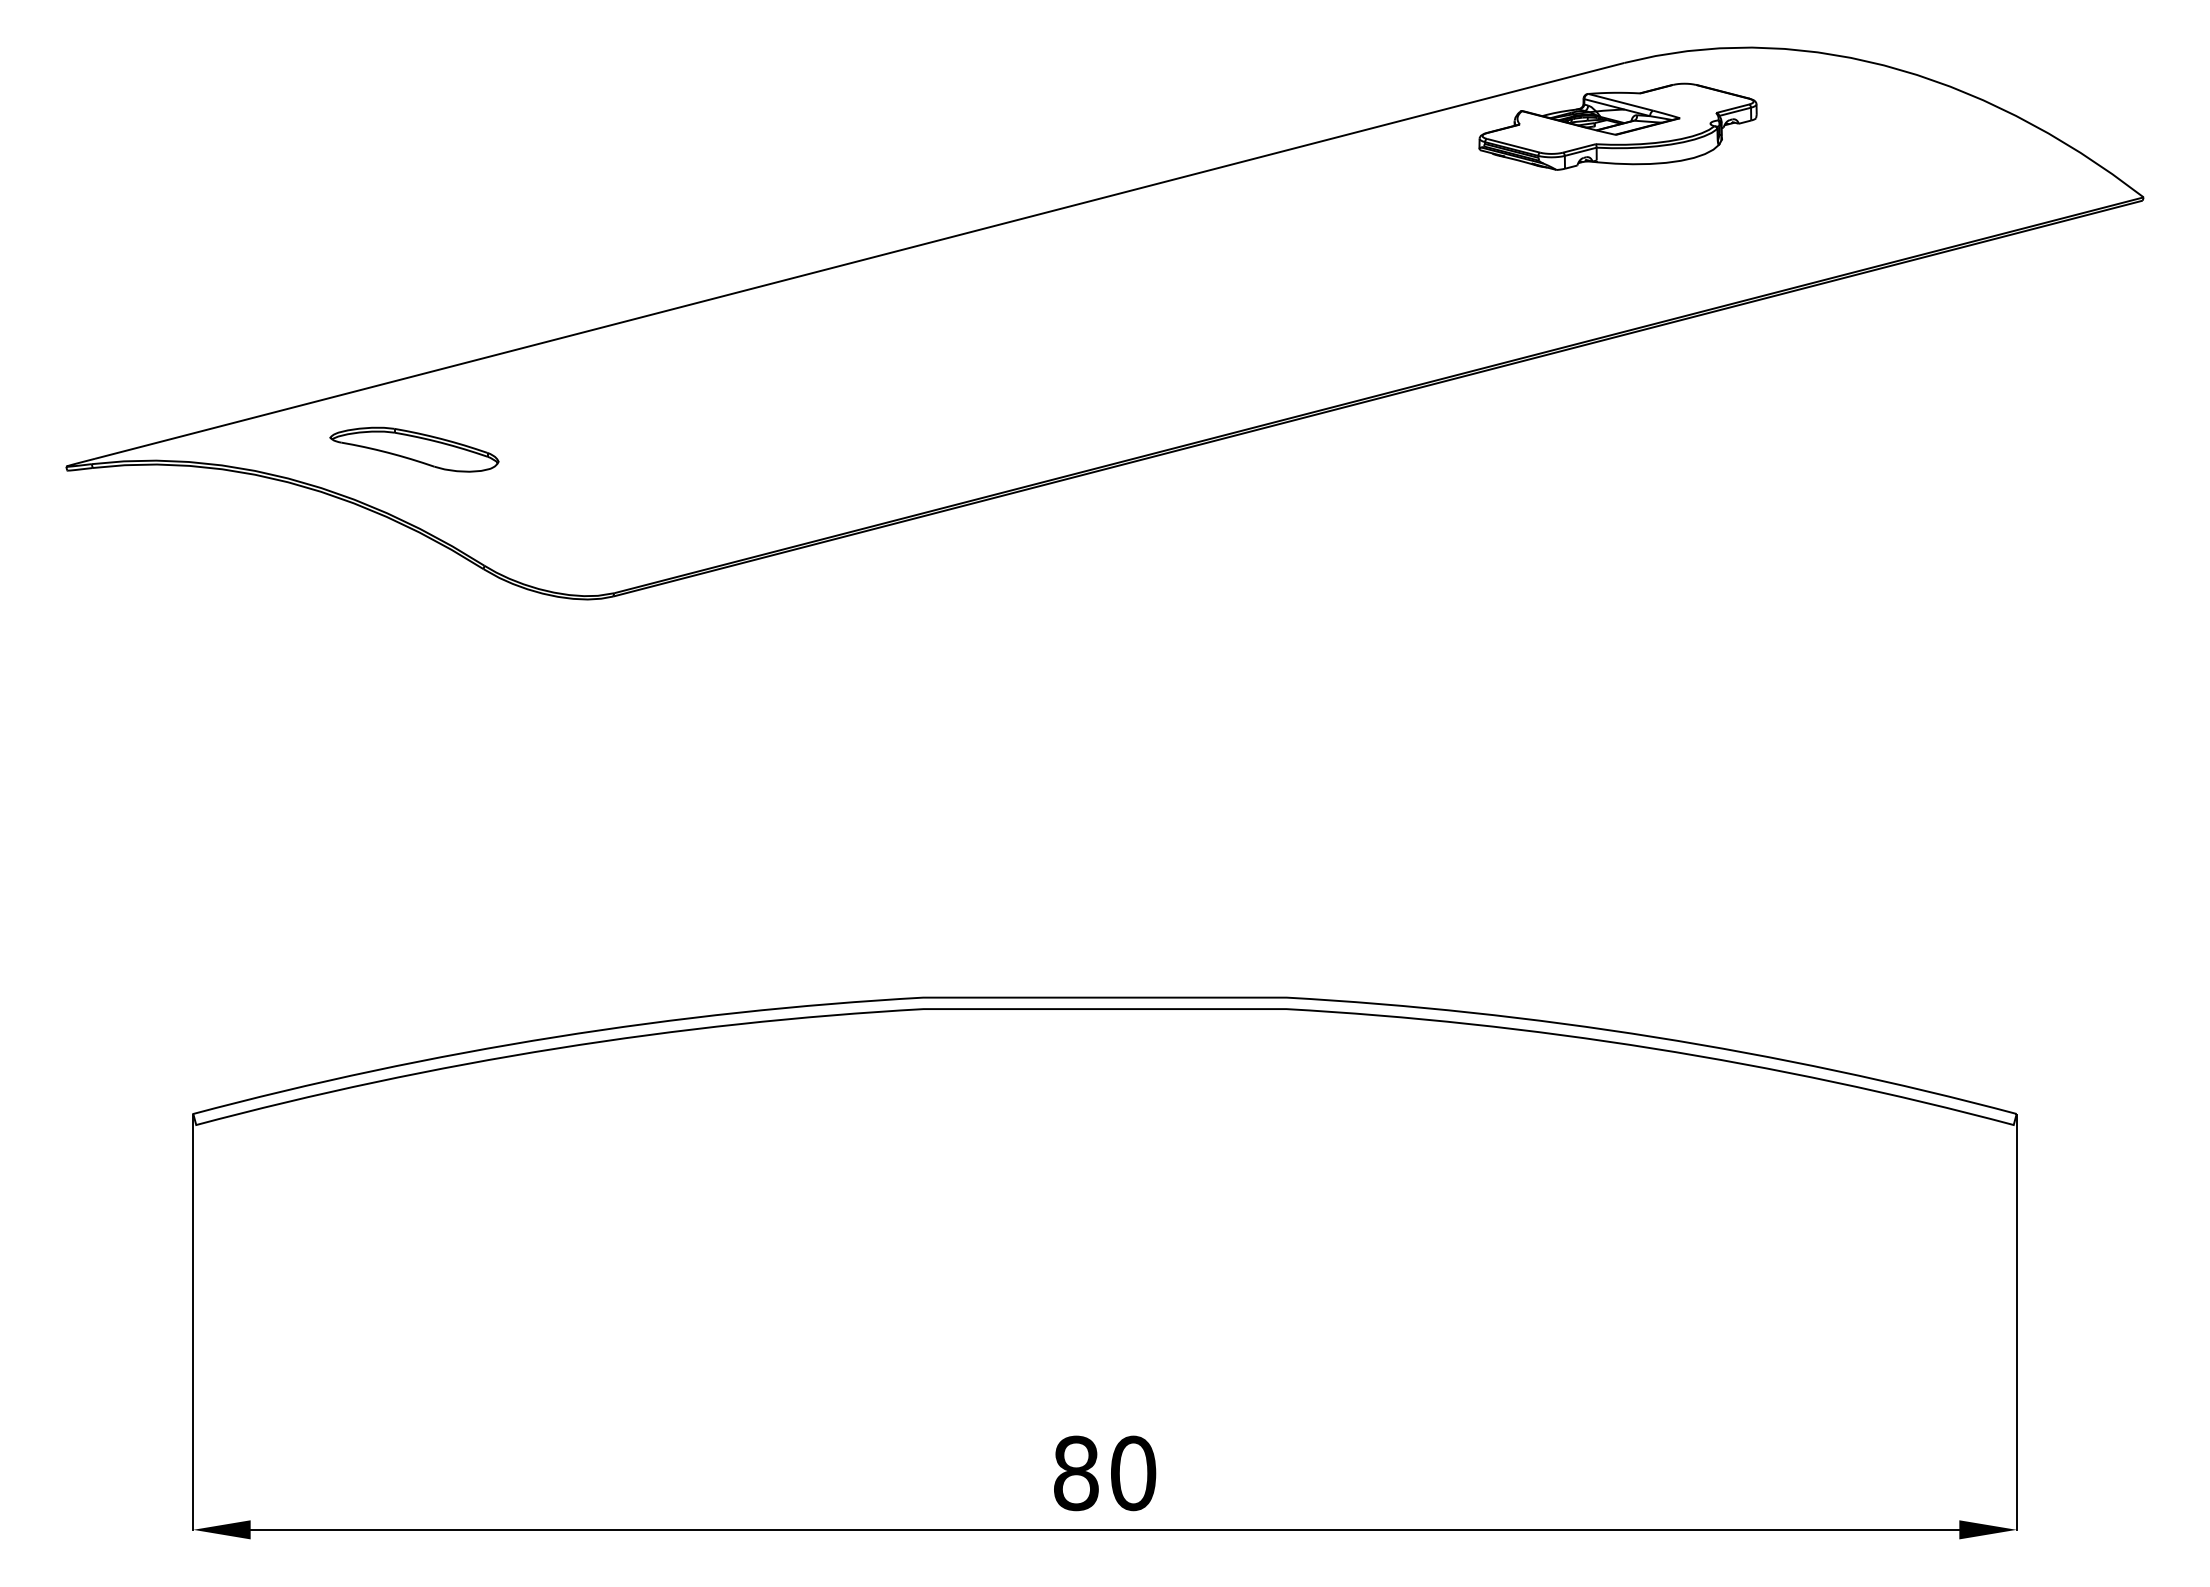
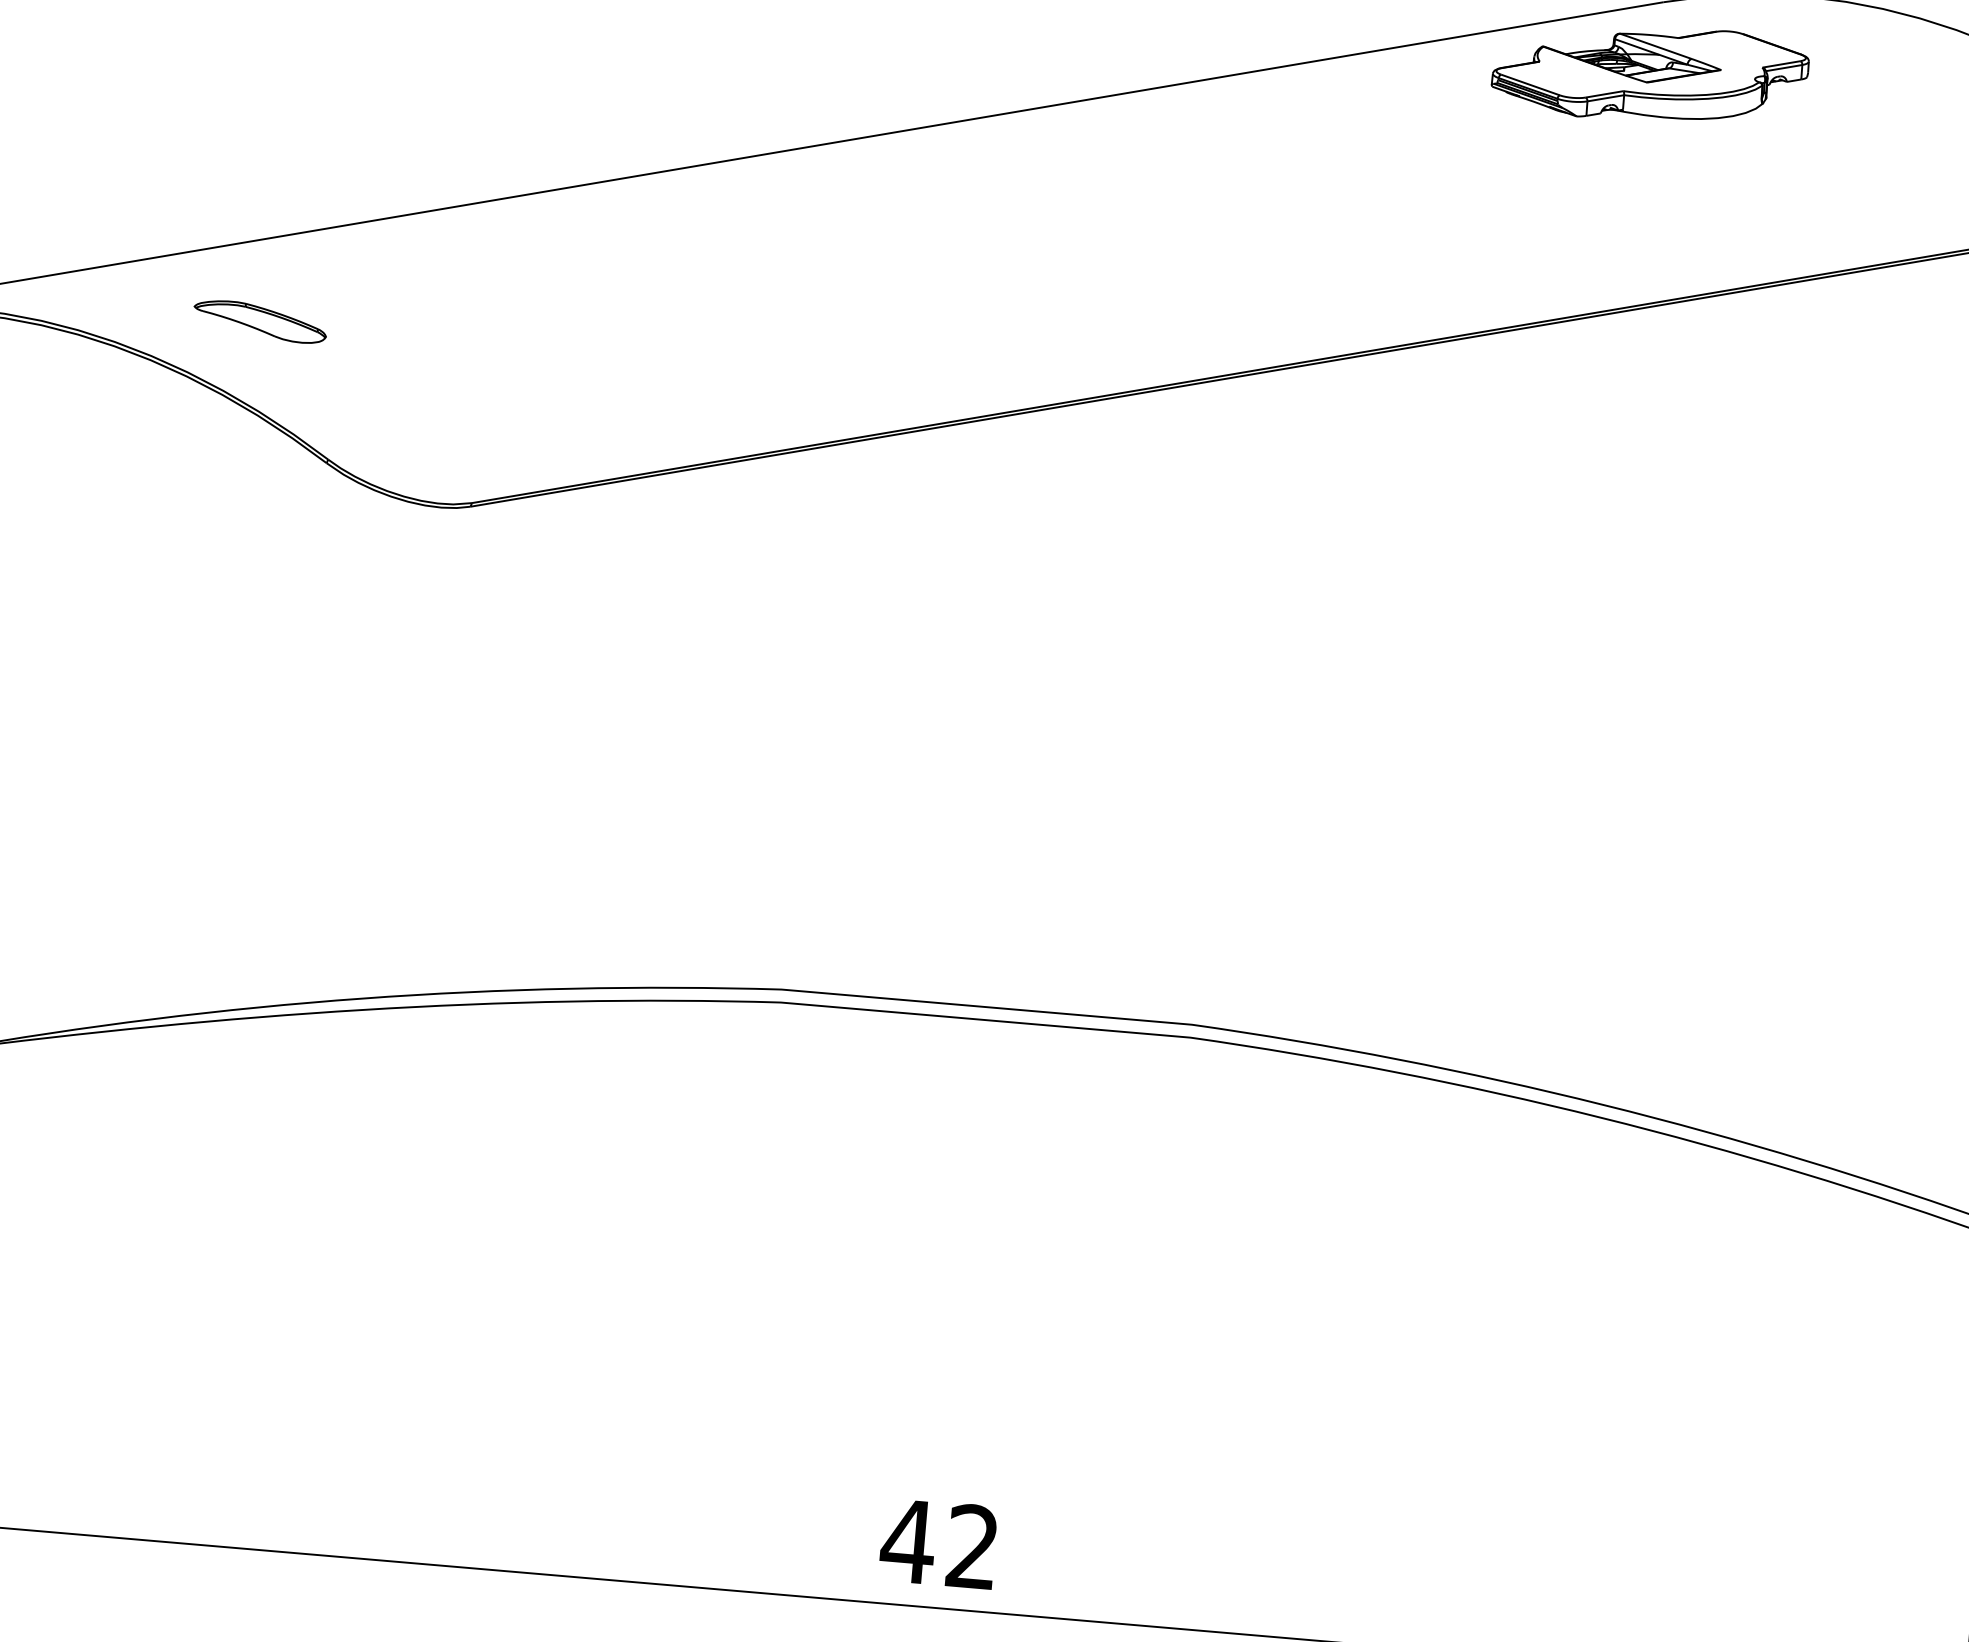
part: (414, 449) -> (260, 321), size x0.7
text: (1104, 1473) -> (940, 1544), 80 -> 42

